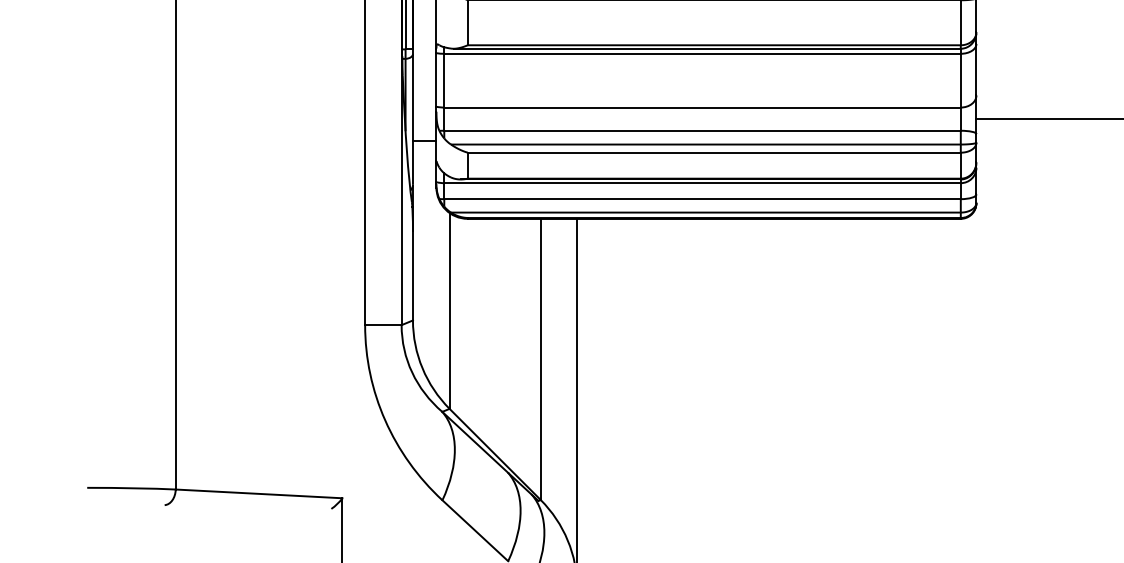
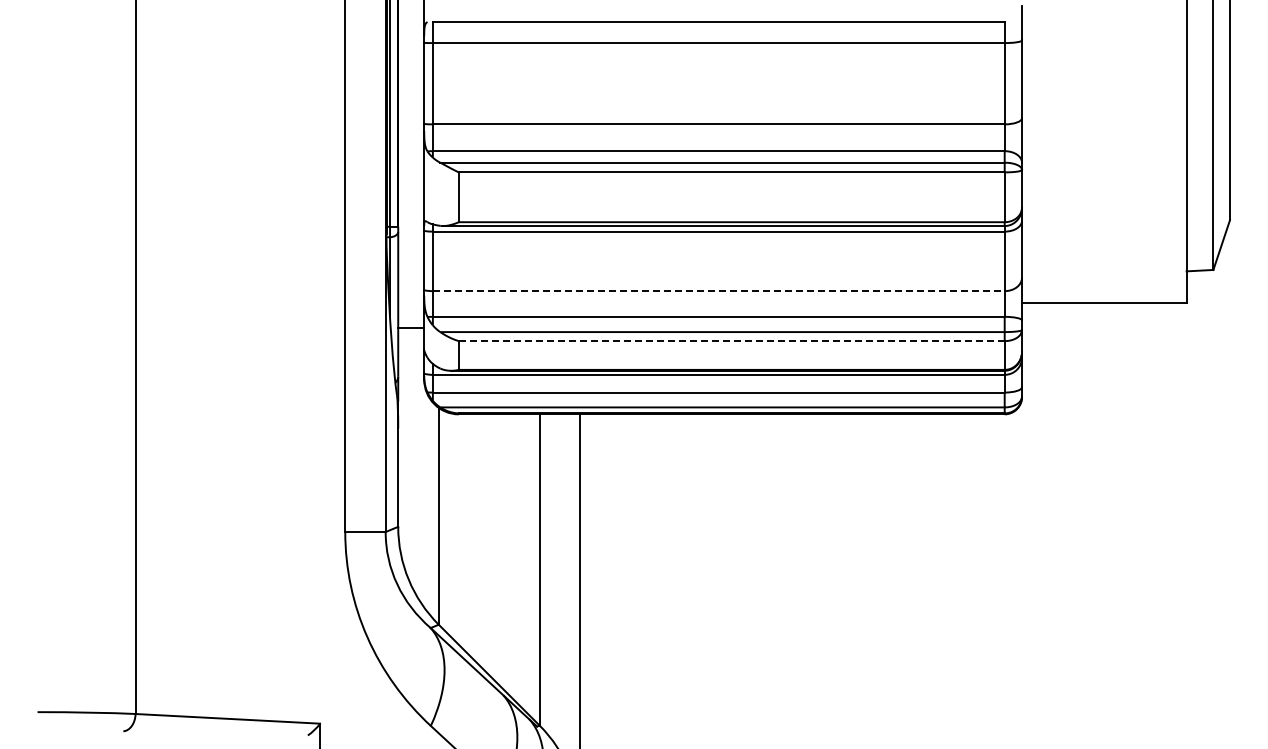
line: (702, 107) -> (718, 291), solid -> dashed
line: (714, 153) -> (731, 341), solid -> dashed

